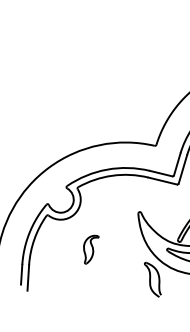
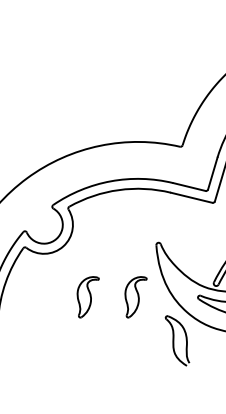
part: (124, 249) -> (136, 296), added

